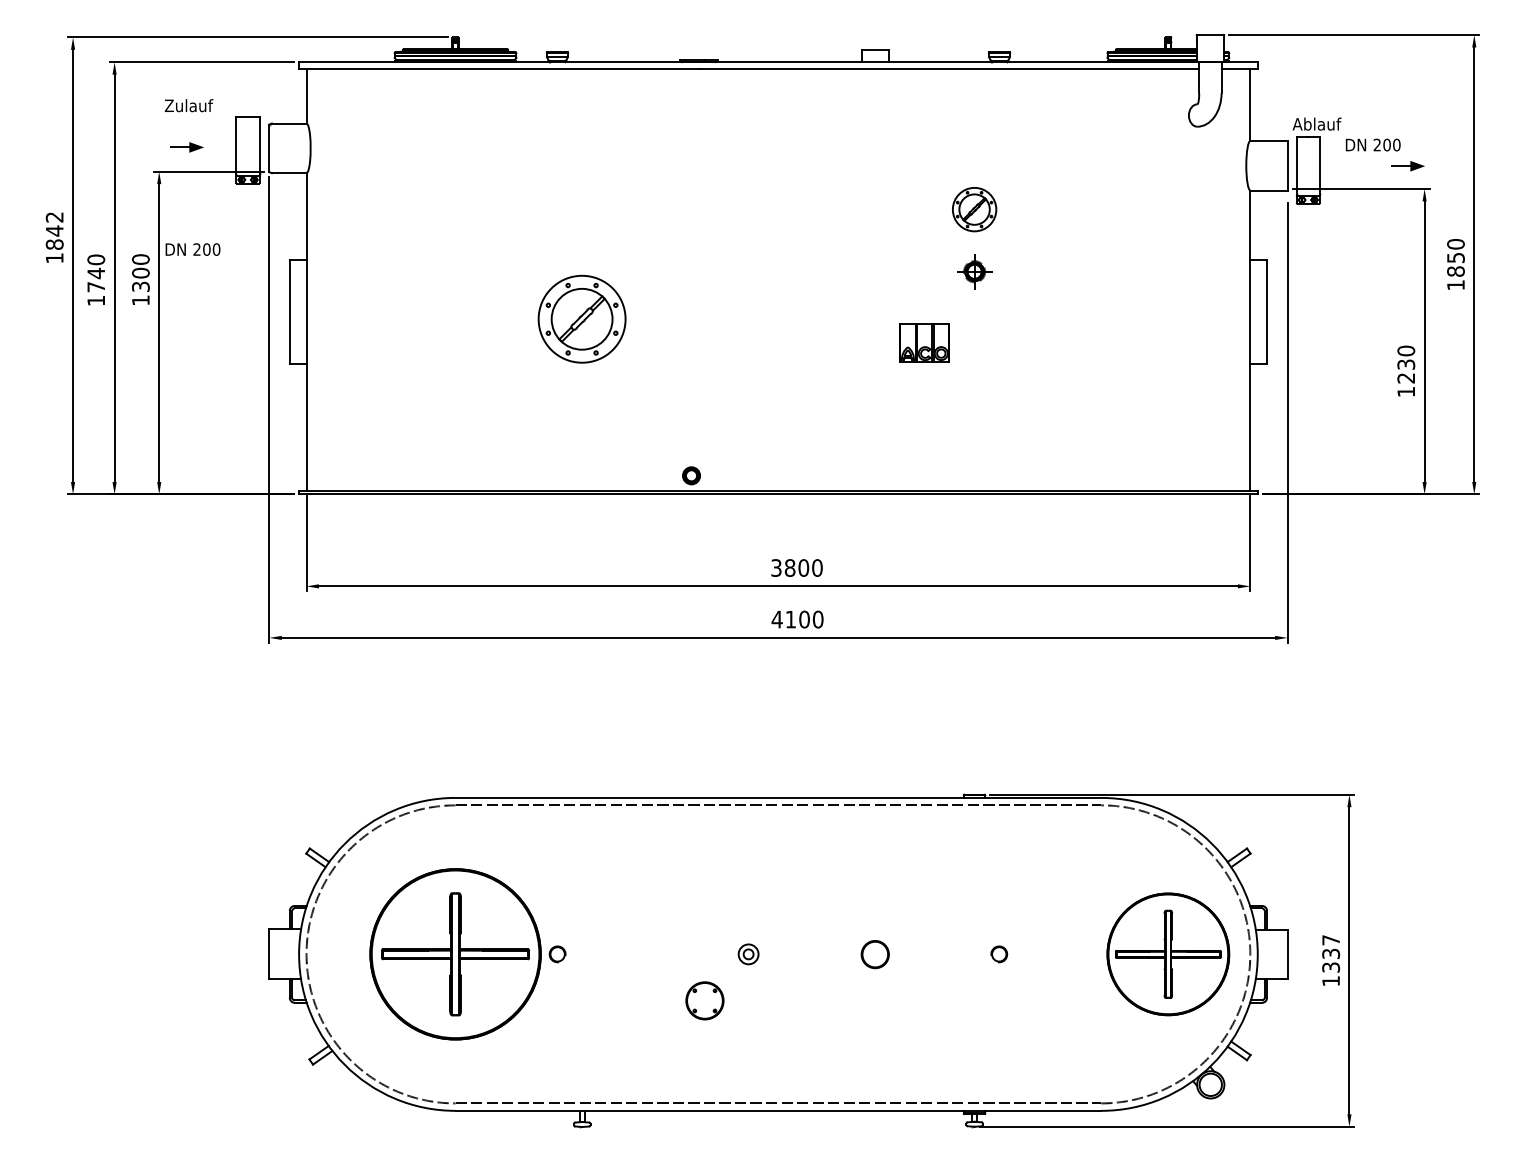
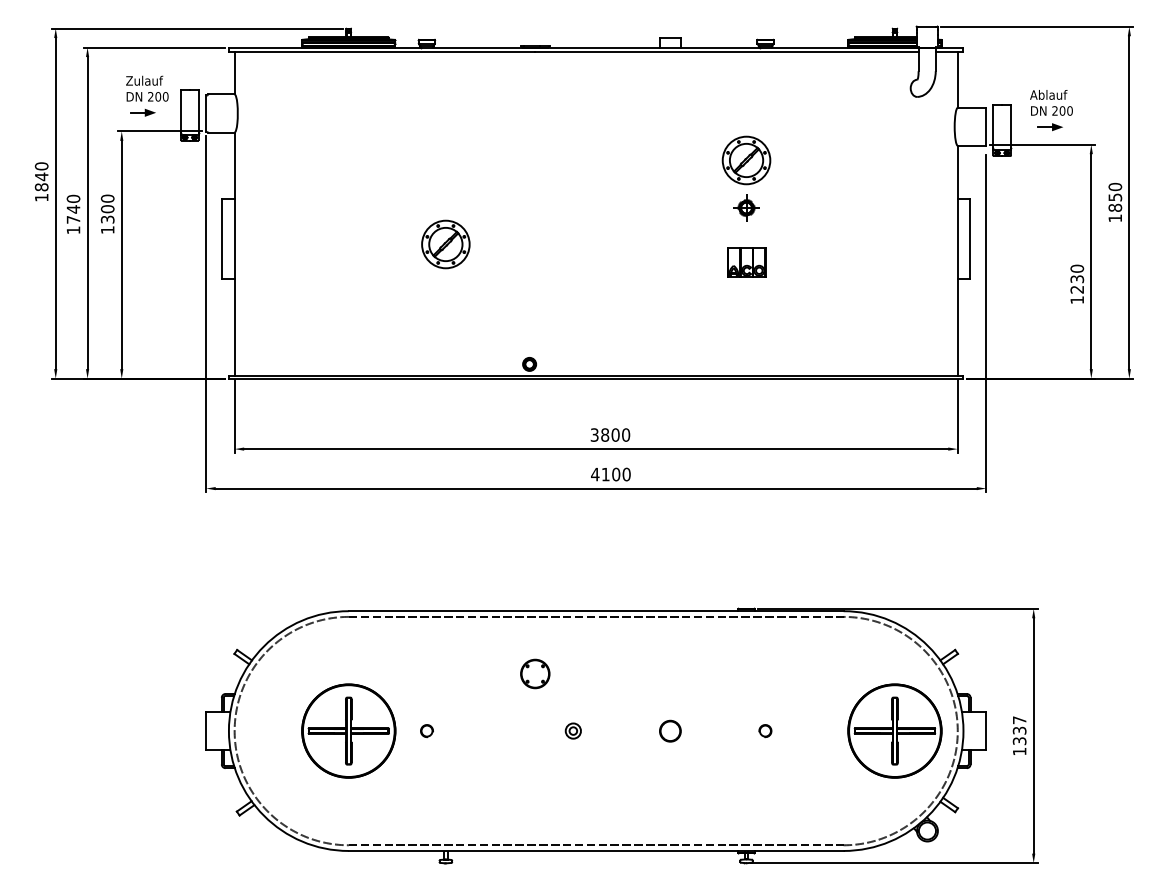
text: (1316, 123) -> (1048, 94), moved
part: (1407, 166) -> (1049, 127), moved
part: (974, 209) -> (746, 160), size x1.43
text: (54, 217) -> (41, 166), 1842 -> 1840
text: (192, 249) -> (147, 96), moved
part: (582, 319) -> (446, 244), size x0.71
part: (924, 342) -> (746, 262), moved
part: (455, 954) -> (348, 731), size x0.71
part: (704, 1000) -> (534, 673), moved

